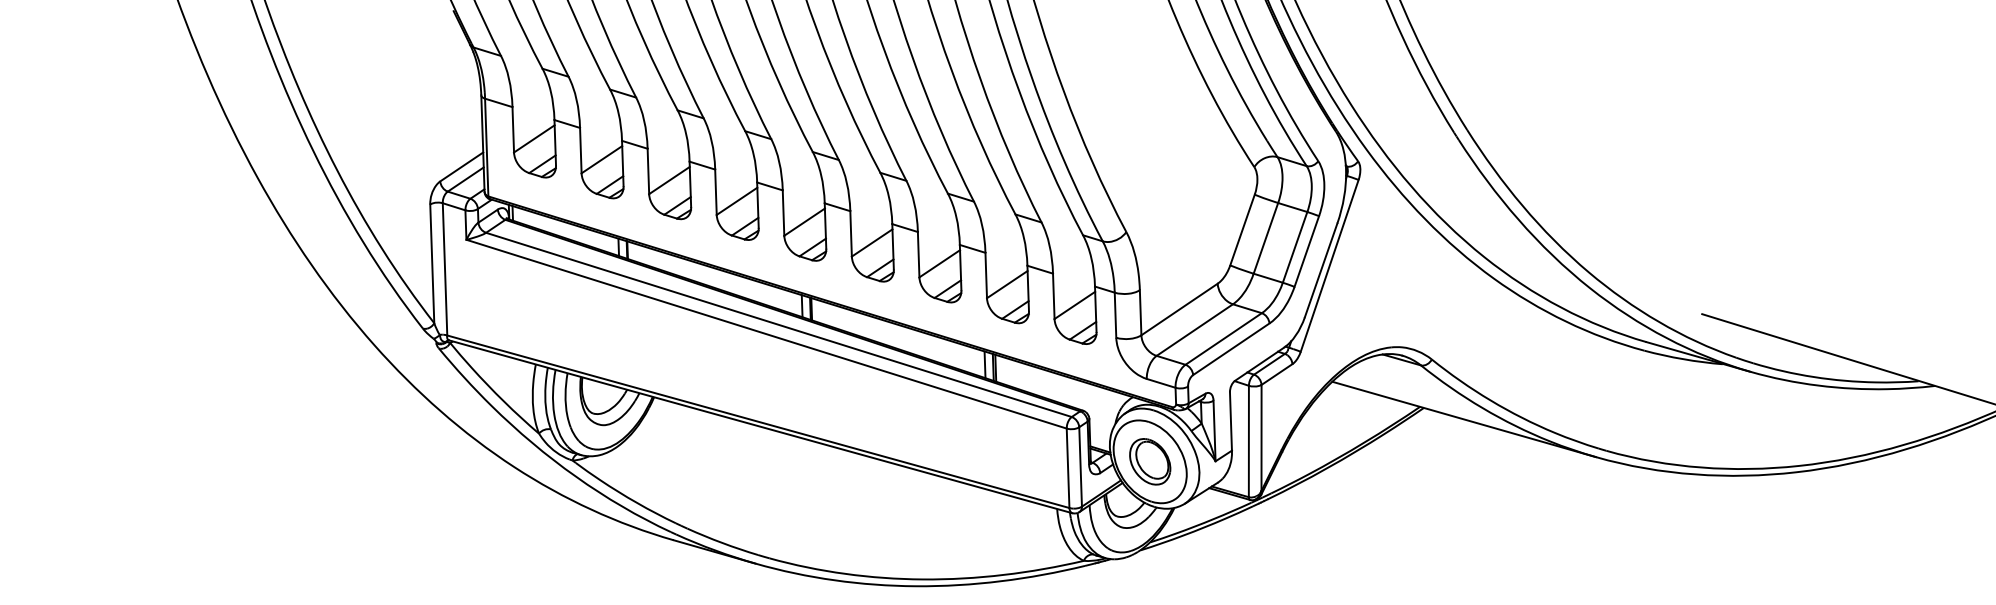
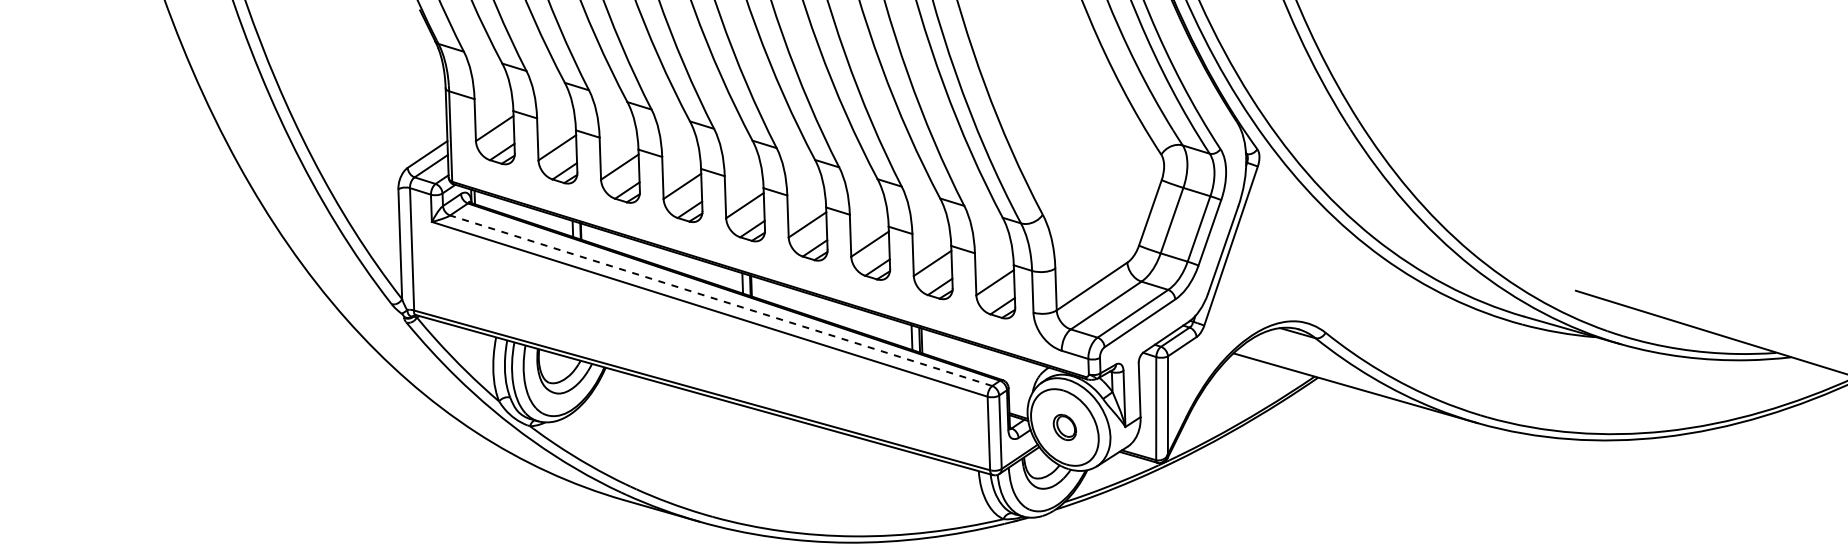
line: (778, 324) -> (720, 300), solid -> dashed
part: (1149, 461) -> (1064, 427), size x0.6

